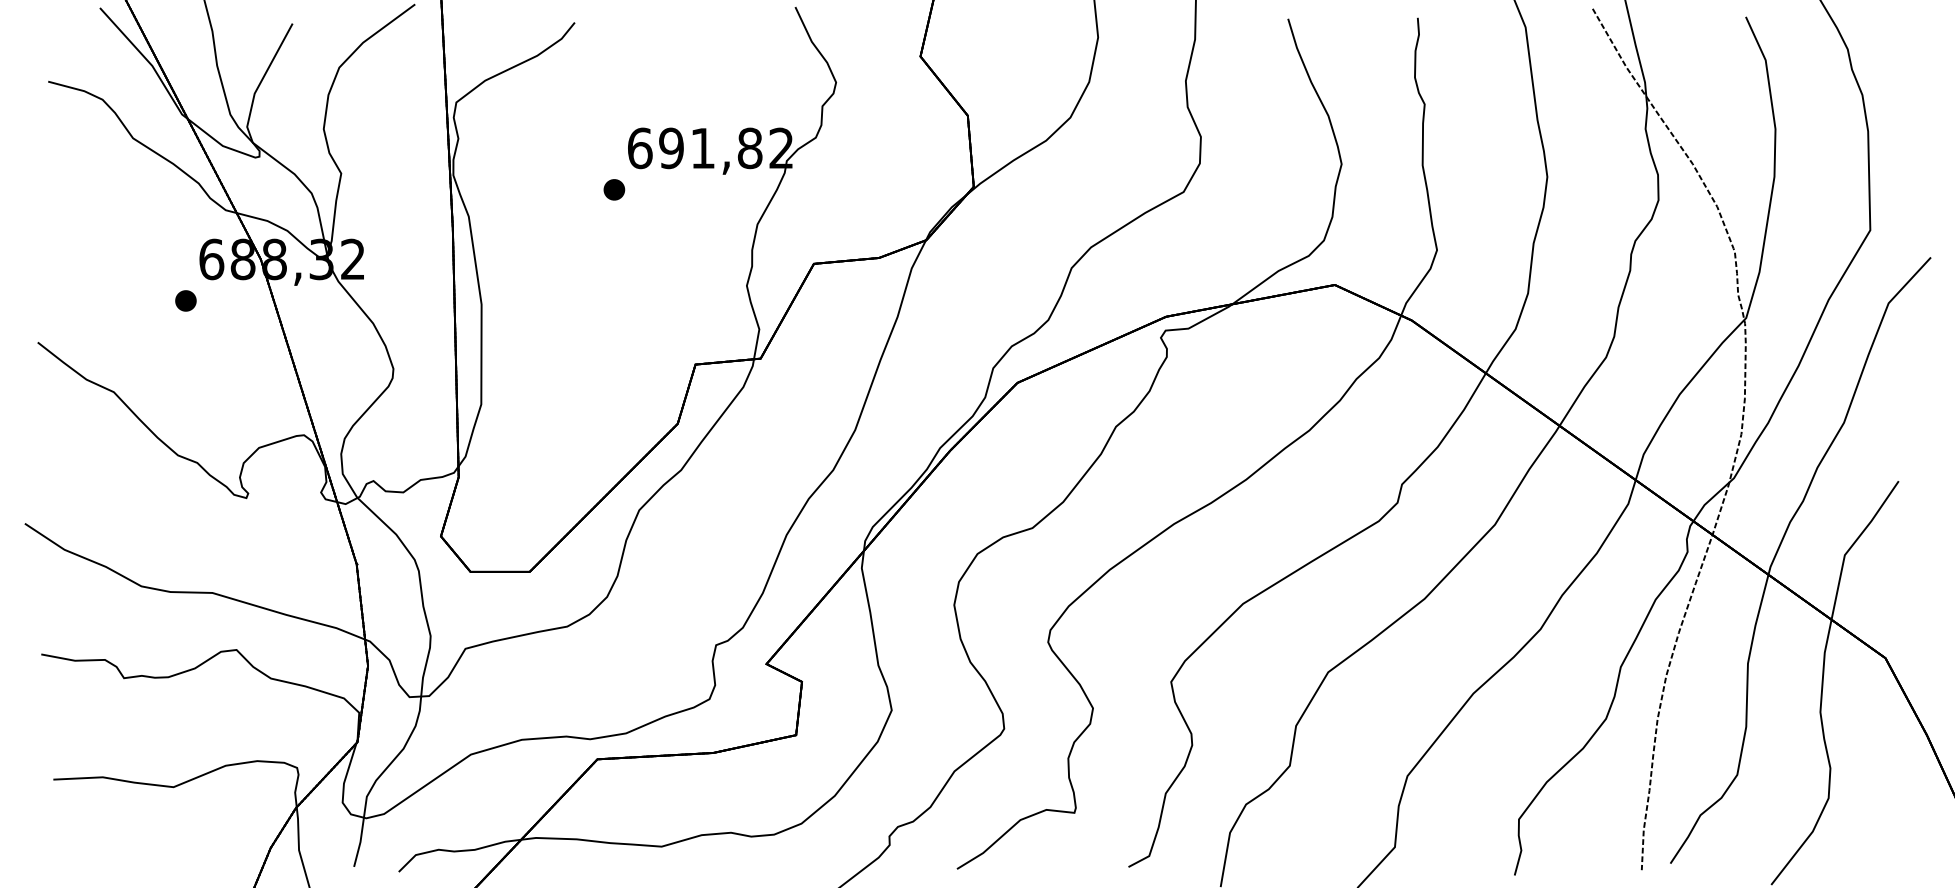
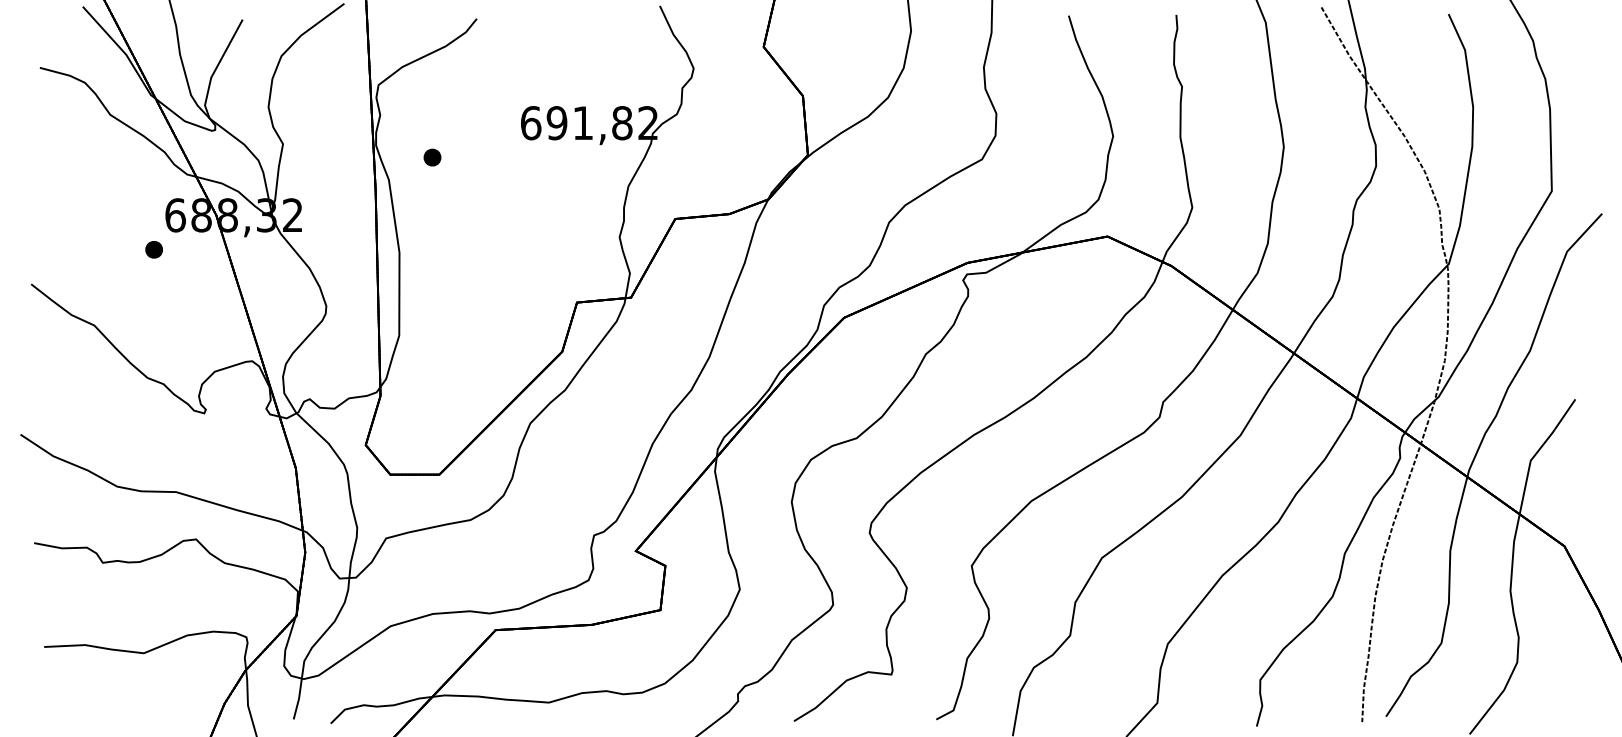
part: (614, 189) -> (432, 157), moved

